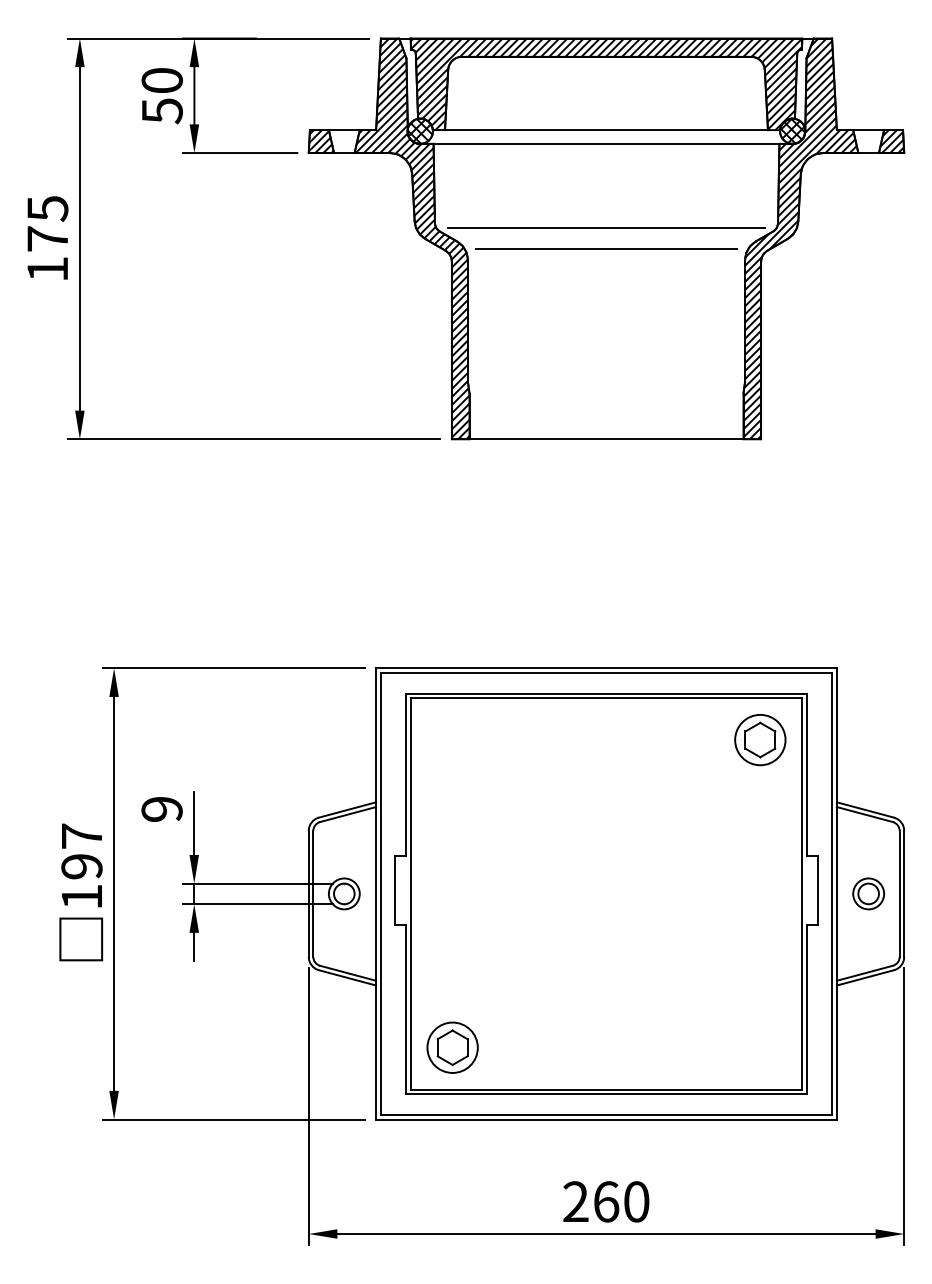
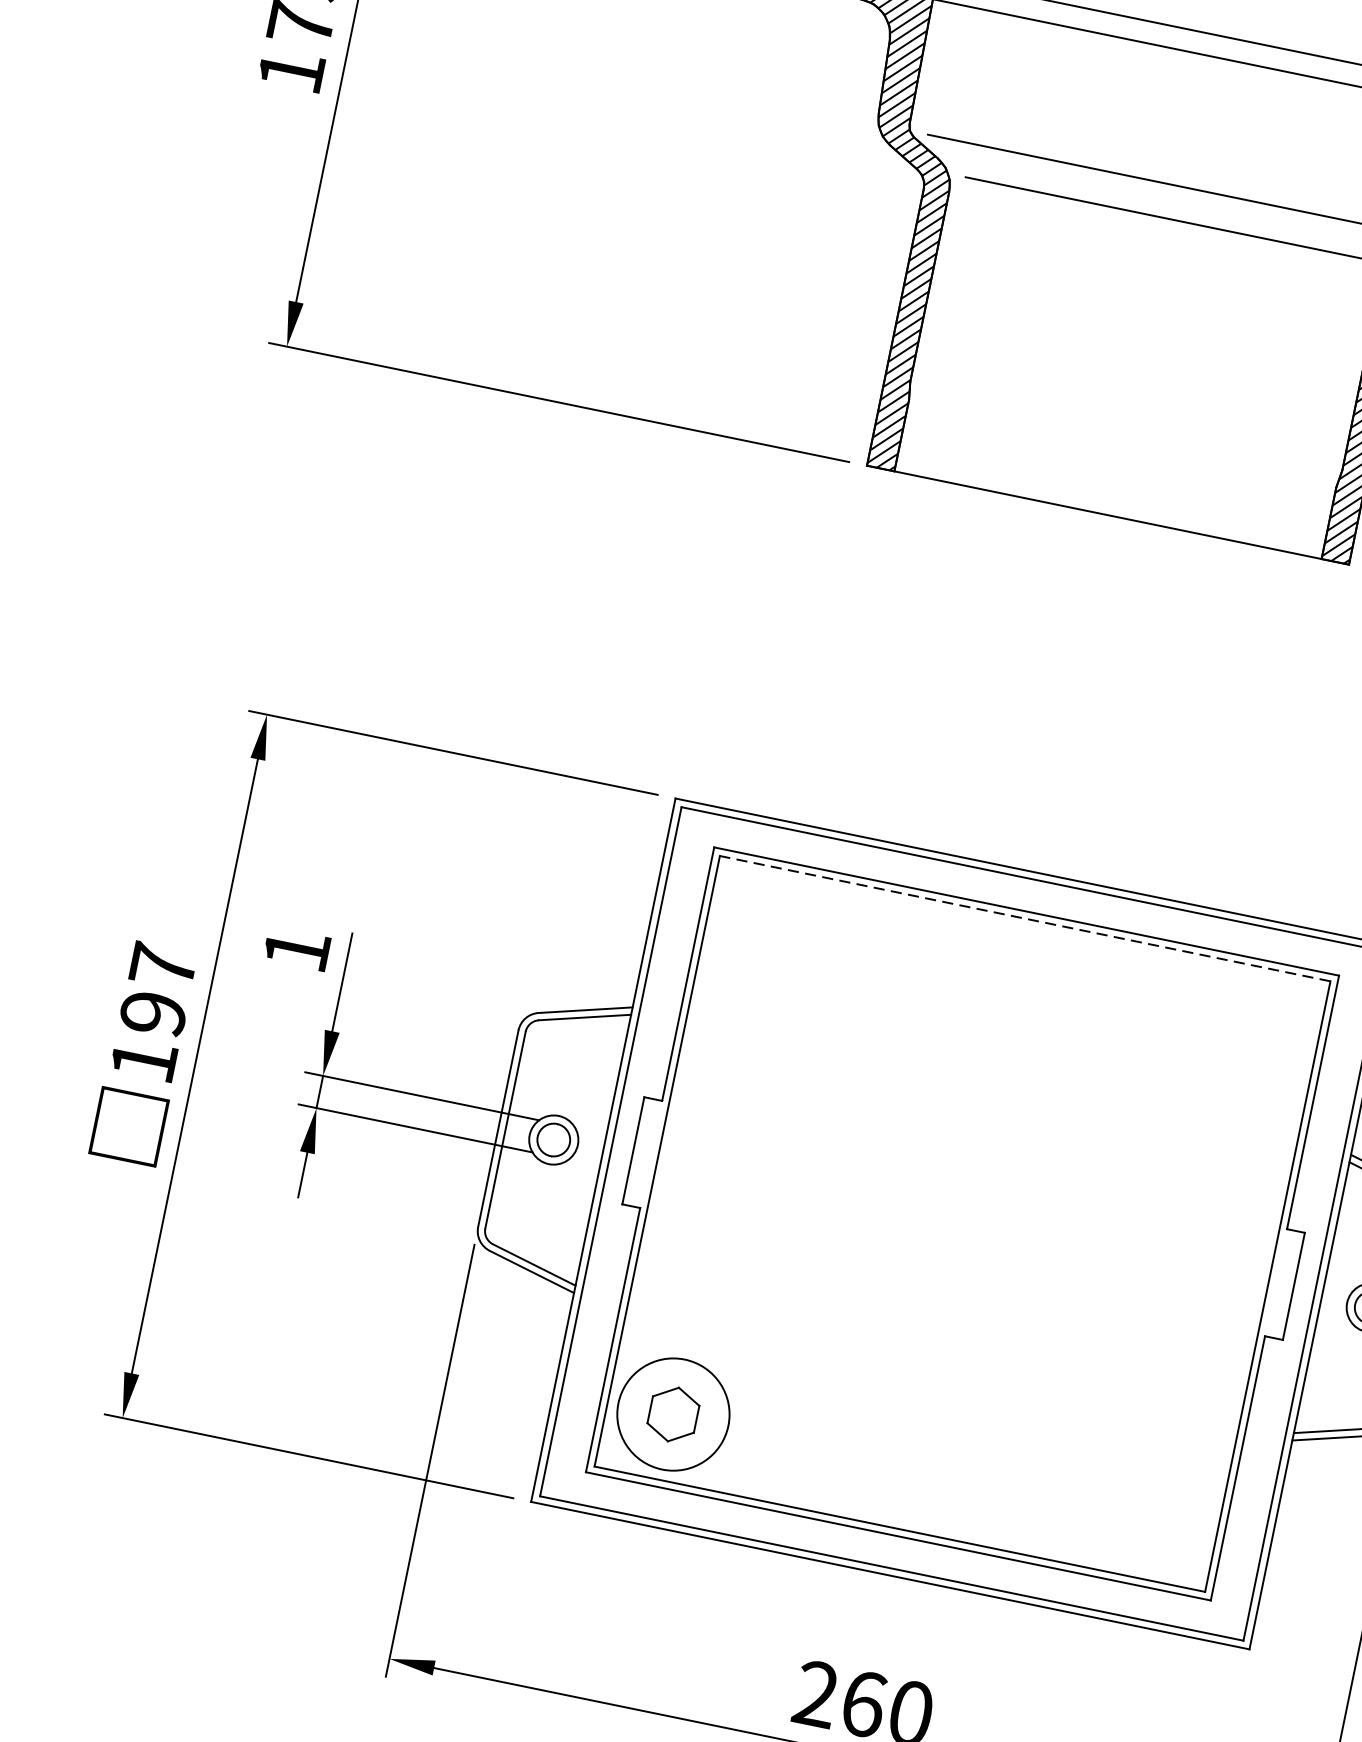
line: (606, 698) -> (1025, 919), solid -> dashed
part: (760, 740) -> (1251, 1034), removed
text: (161, 809) -> (295, 949), 9 -> 1
circle: (452, 1047) -> (673, 1414), size x1.4

